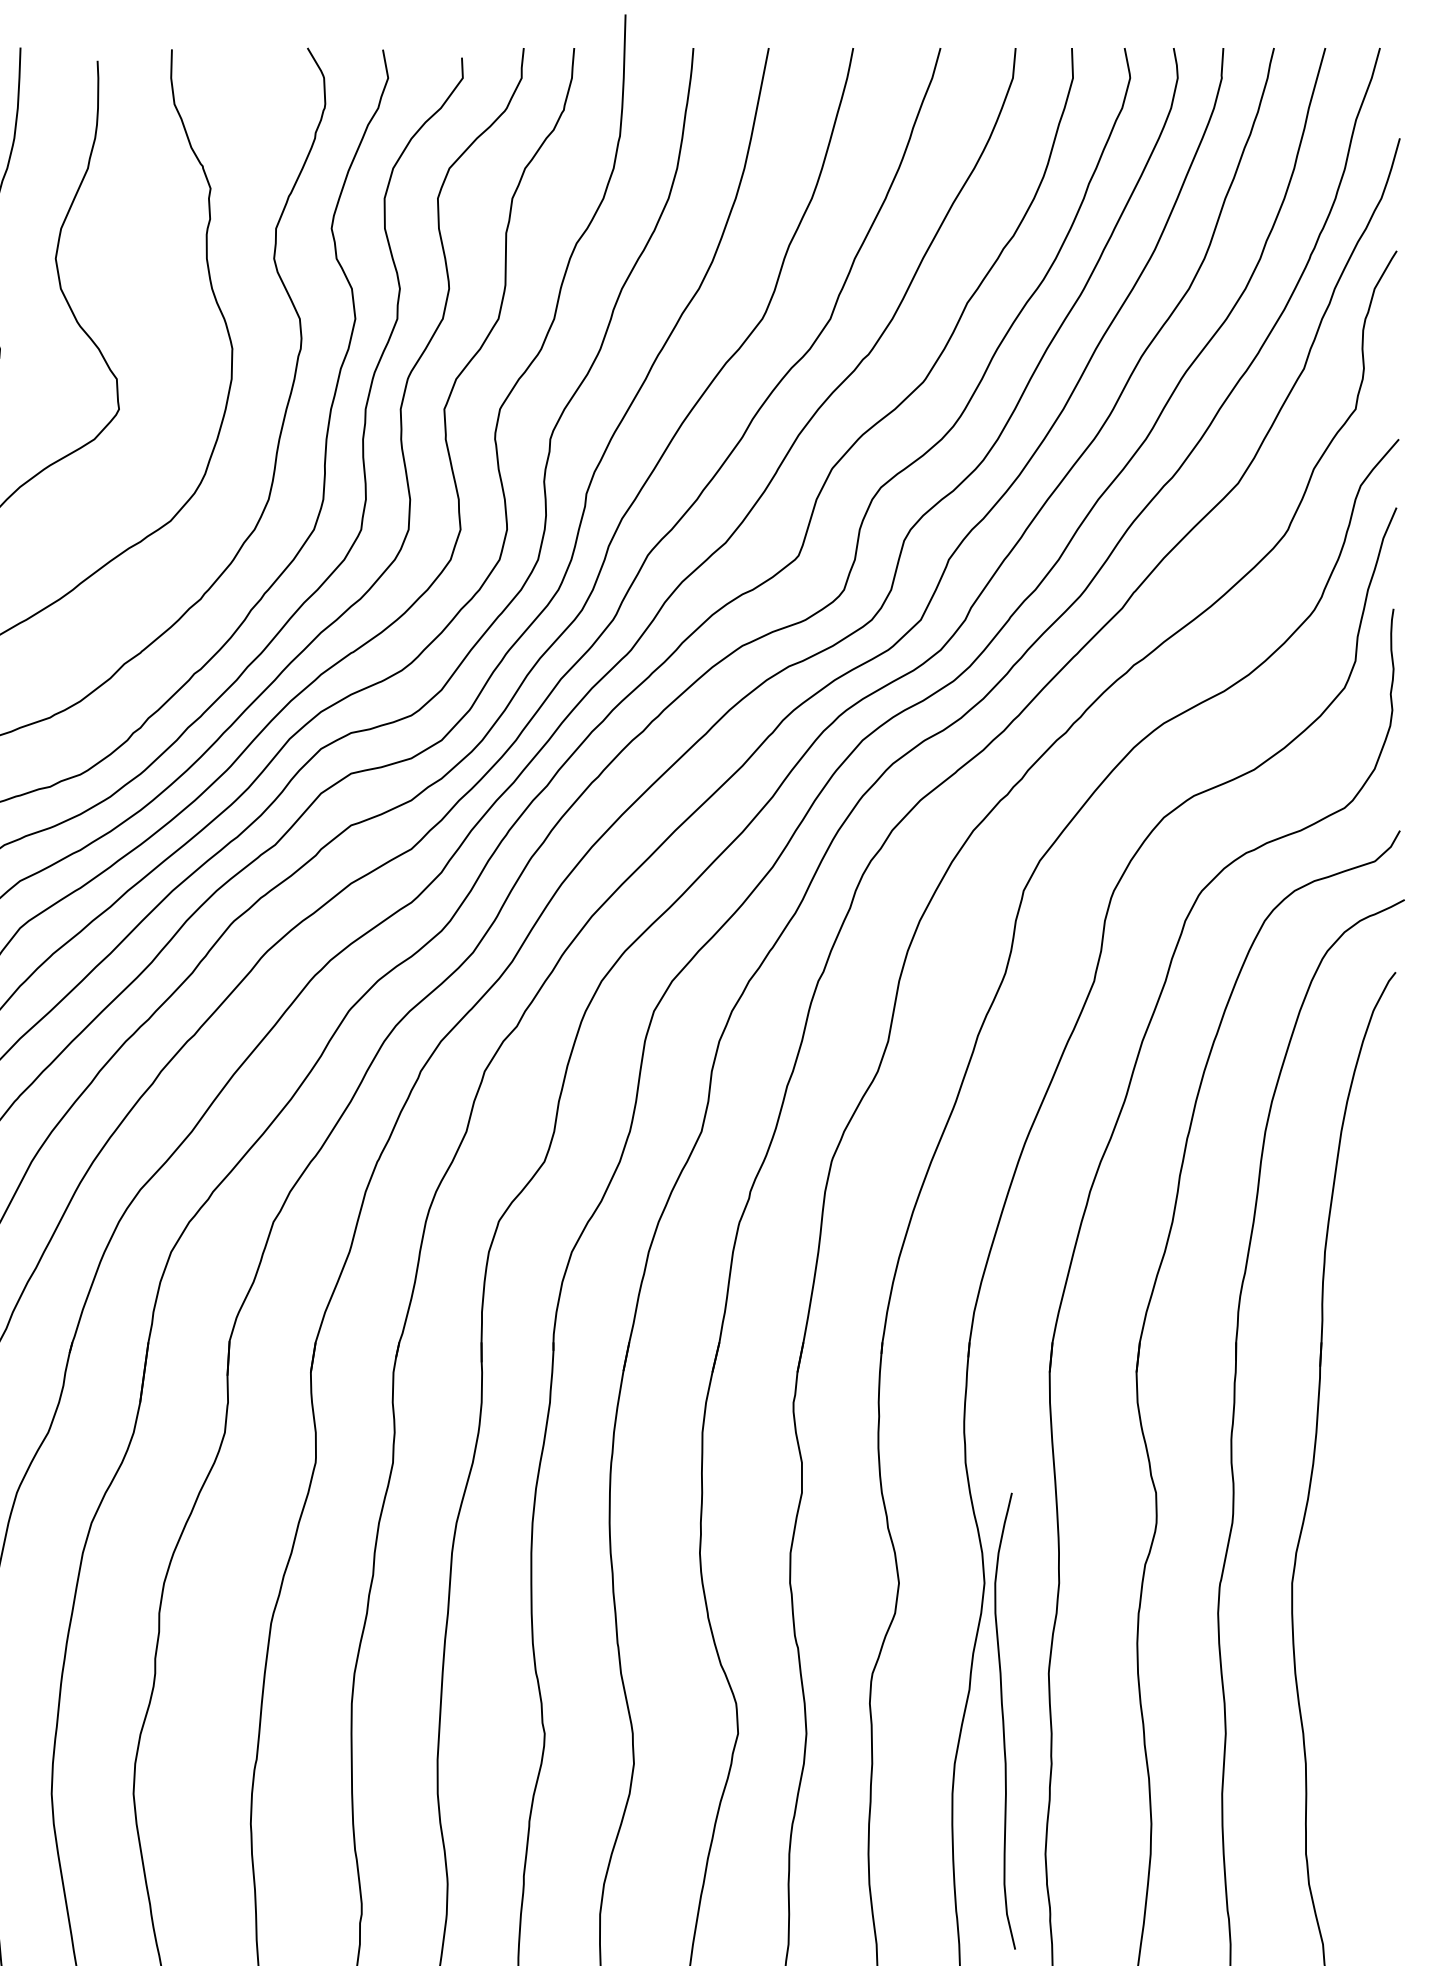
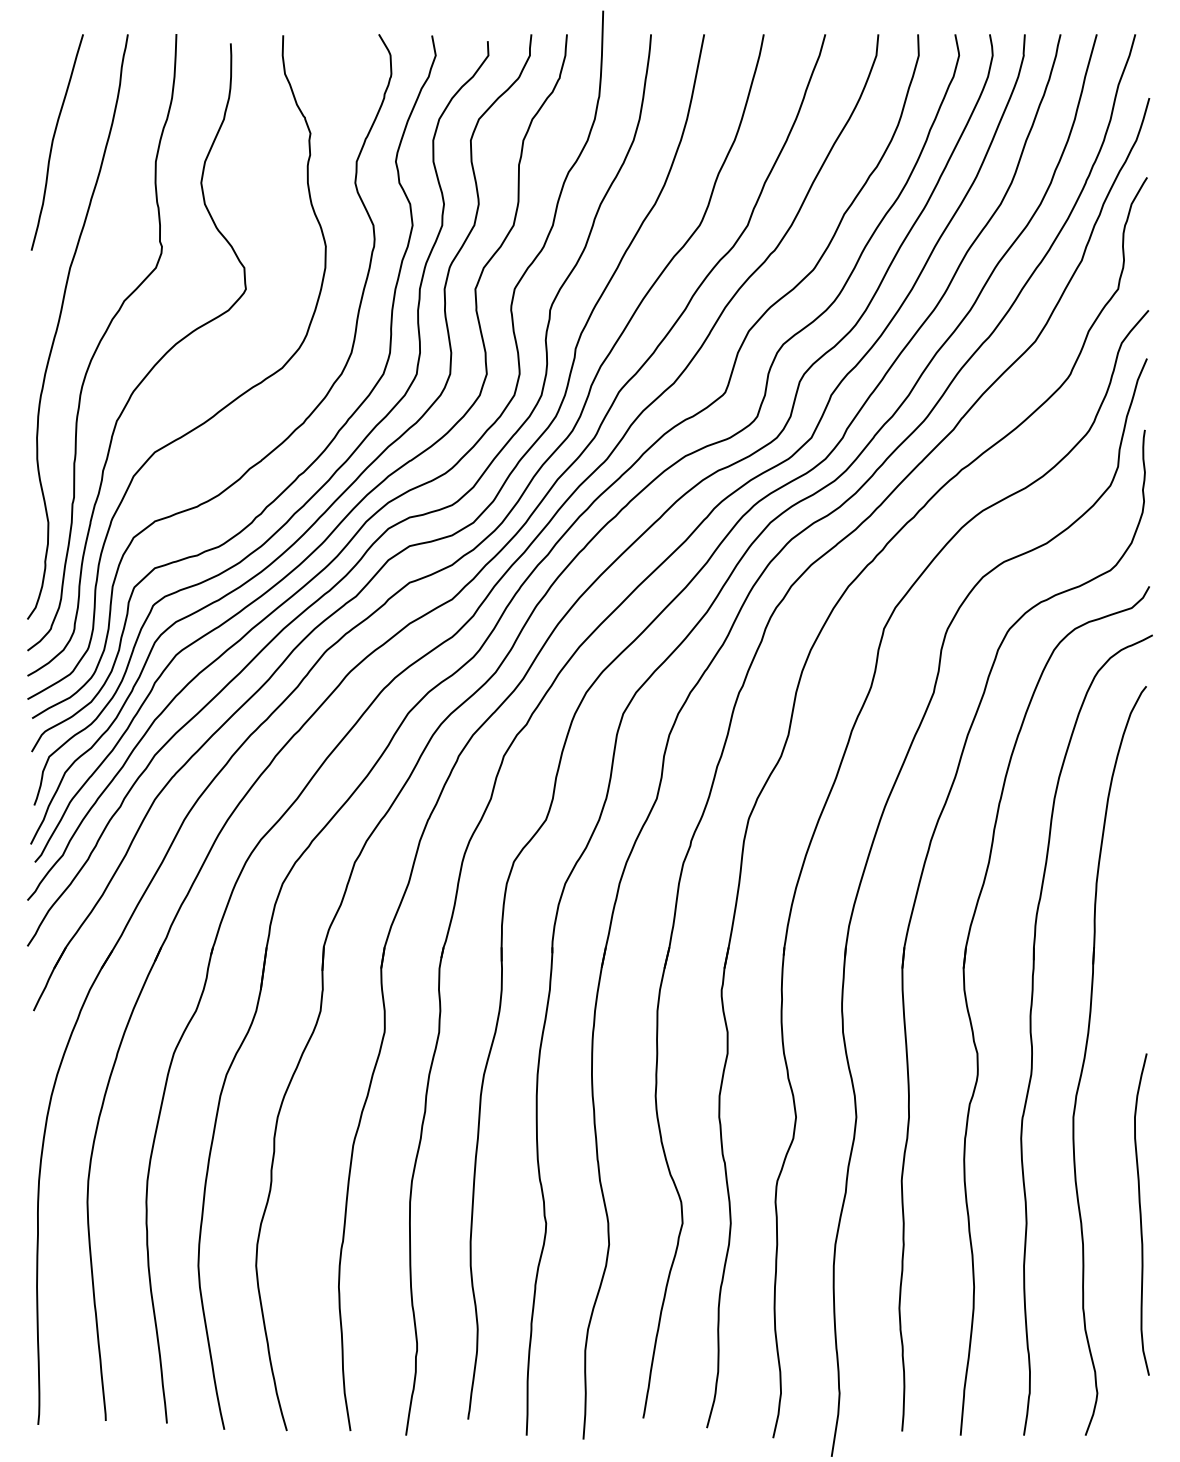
curve: (1004, 1721) -> (1141, 1214), moved

